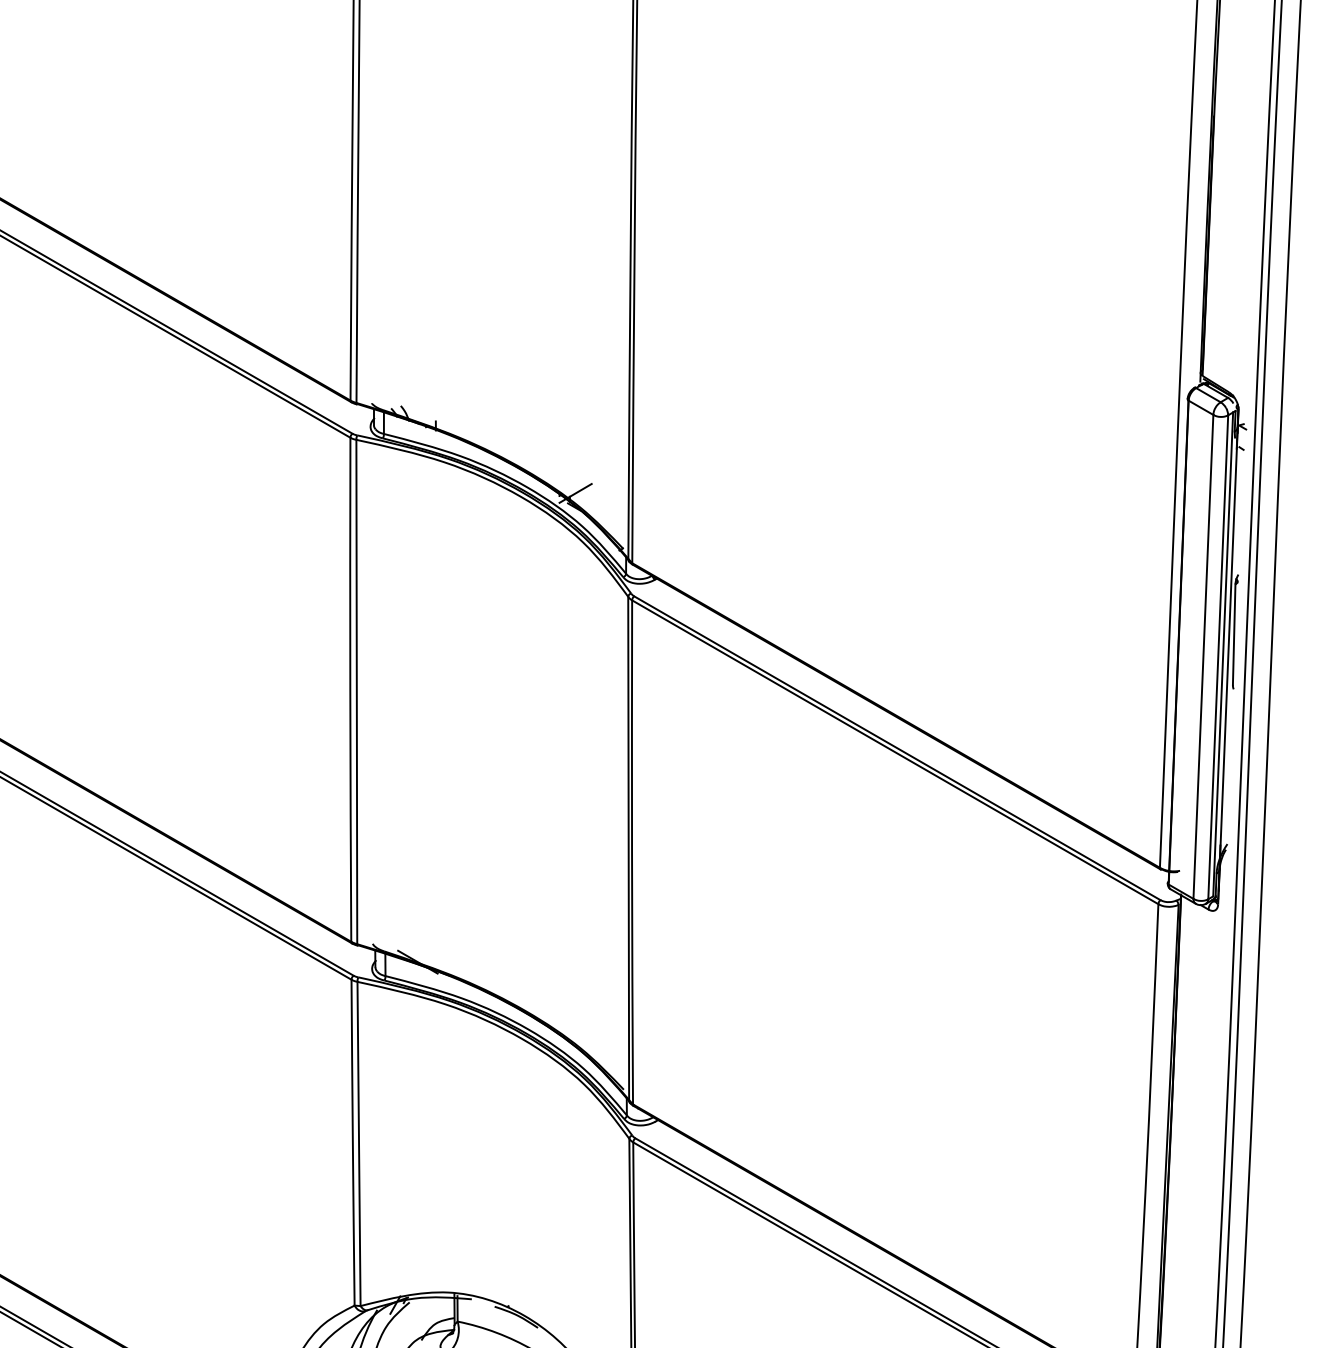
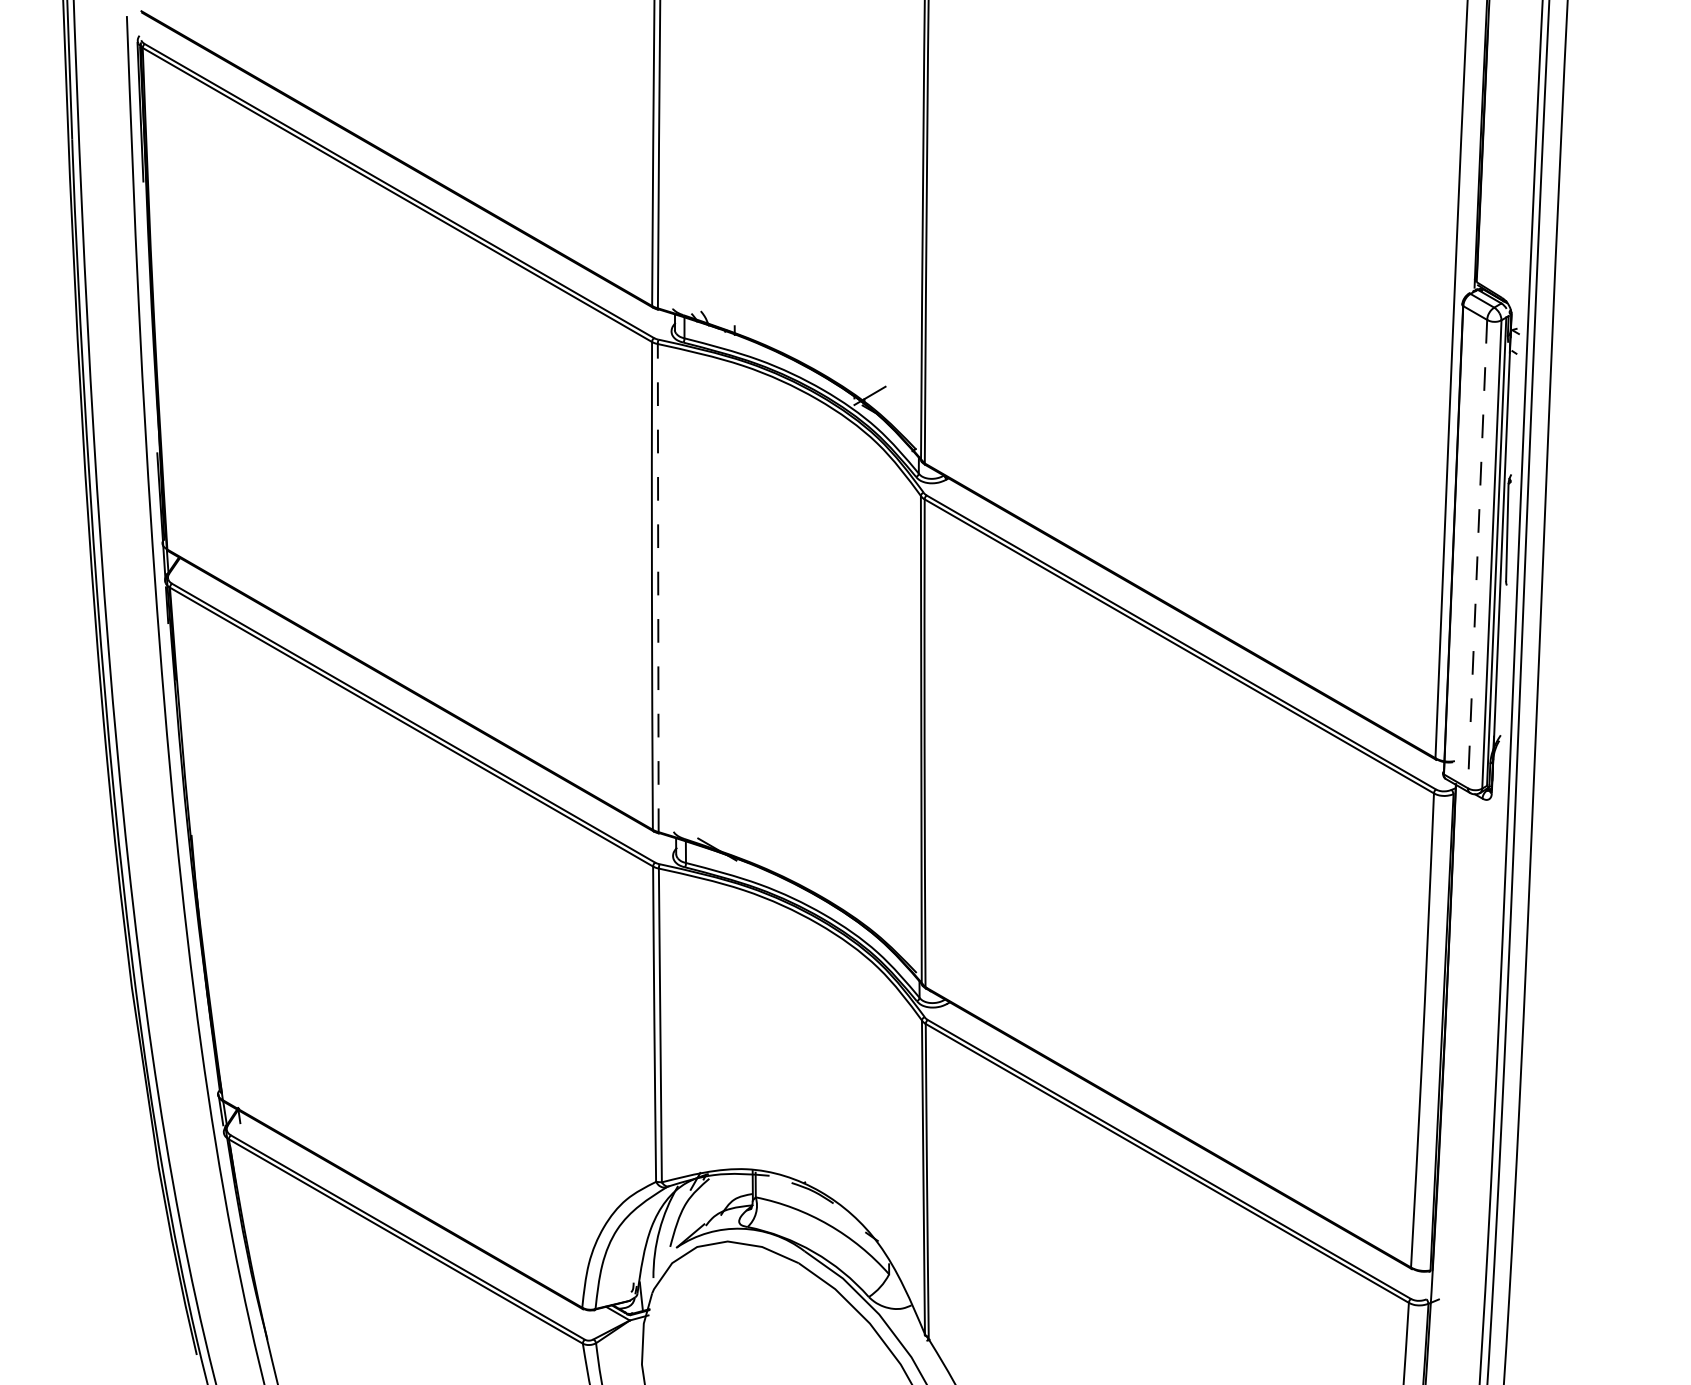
line: (1203, 657) -> (1477, 554), solid -> dashed
line: (357, 691) -> (658, 587), solid -> dashed

